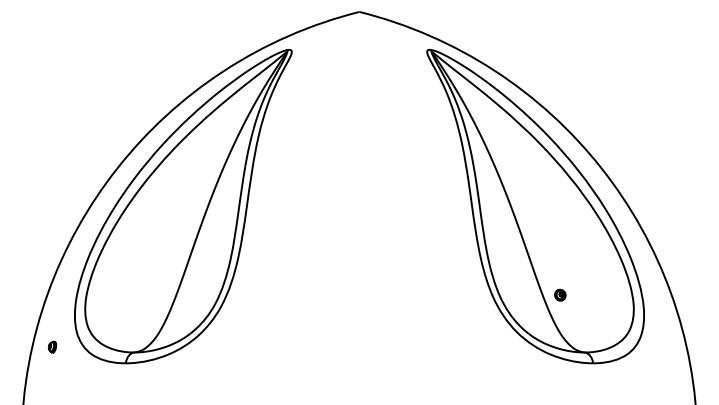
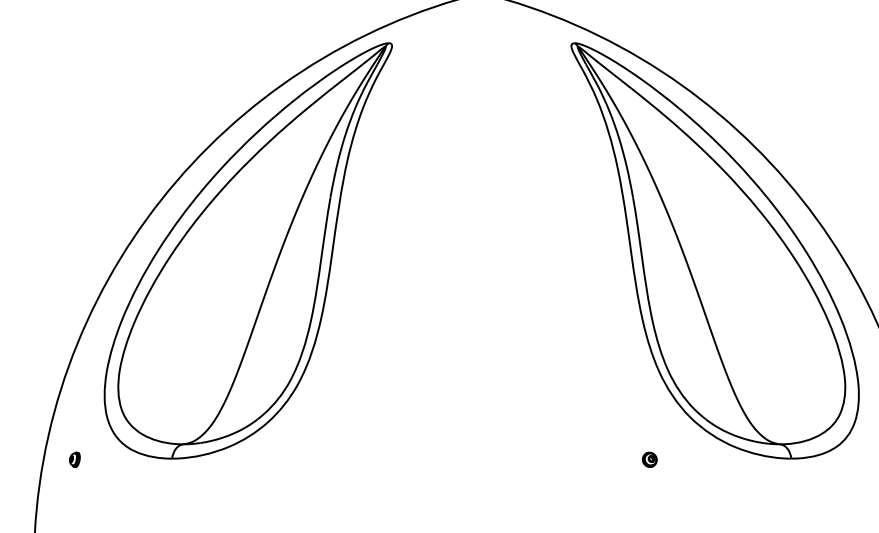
part: (560, 295) -> (650, 460), moved
part: (52, 346) -> (74, 458), moved

